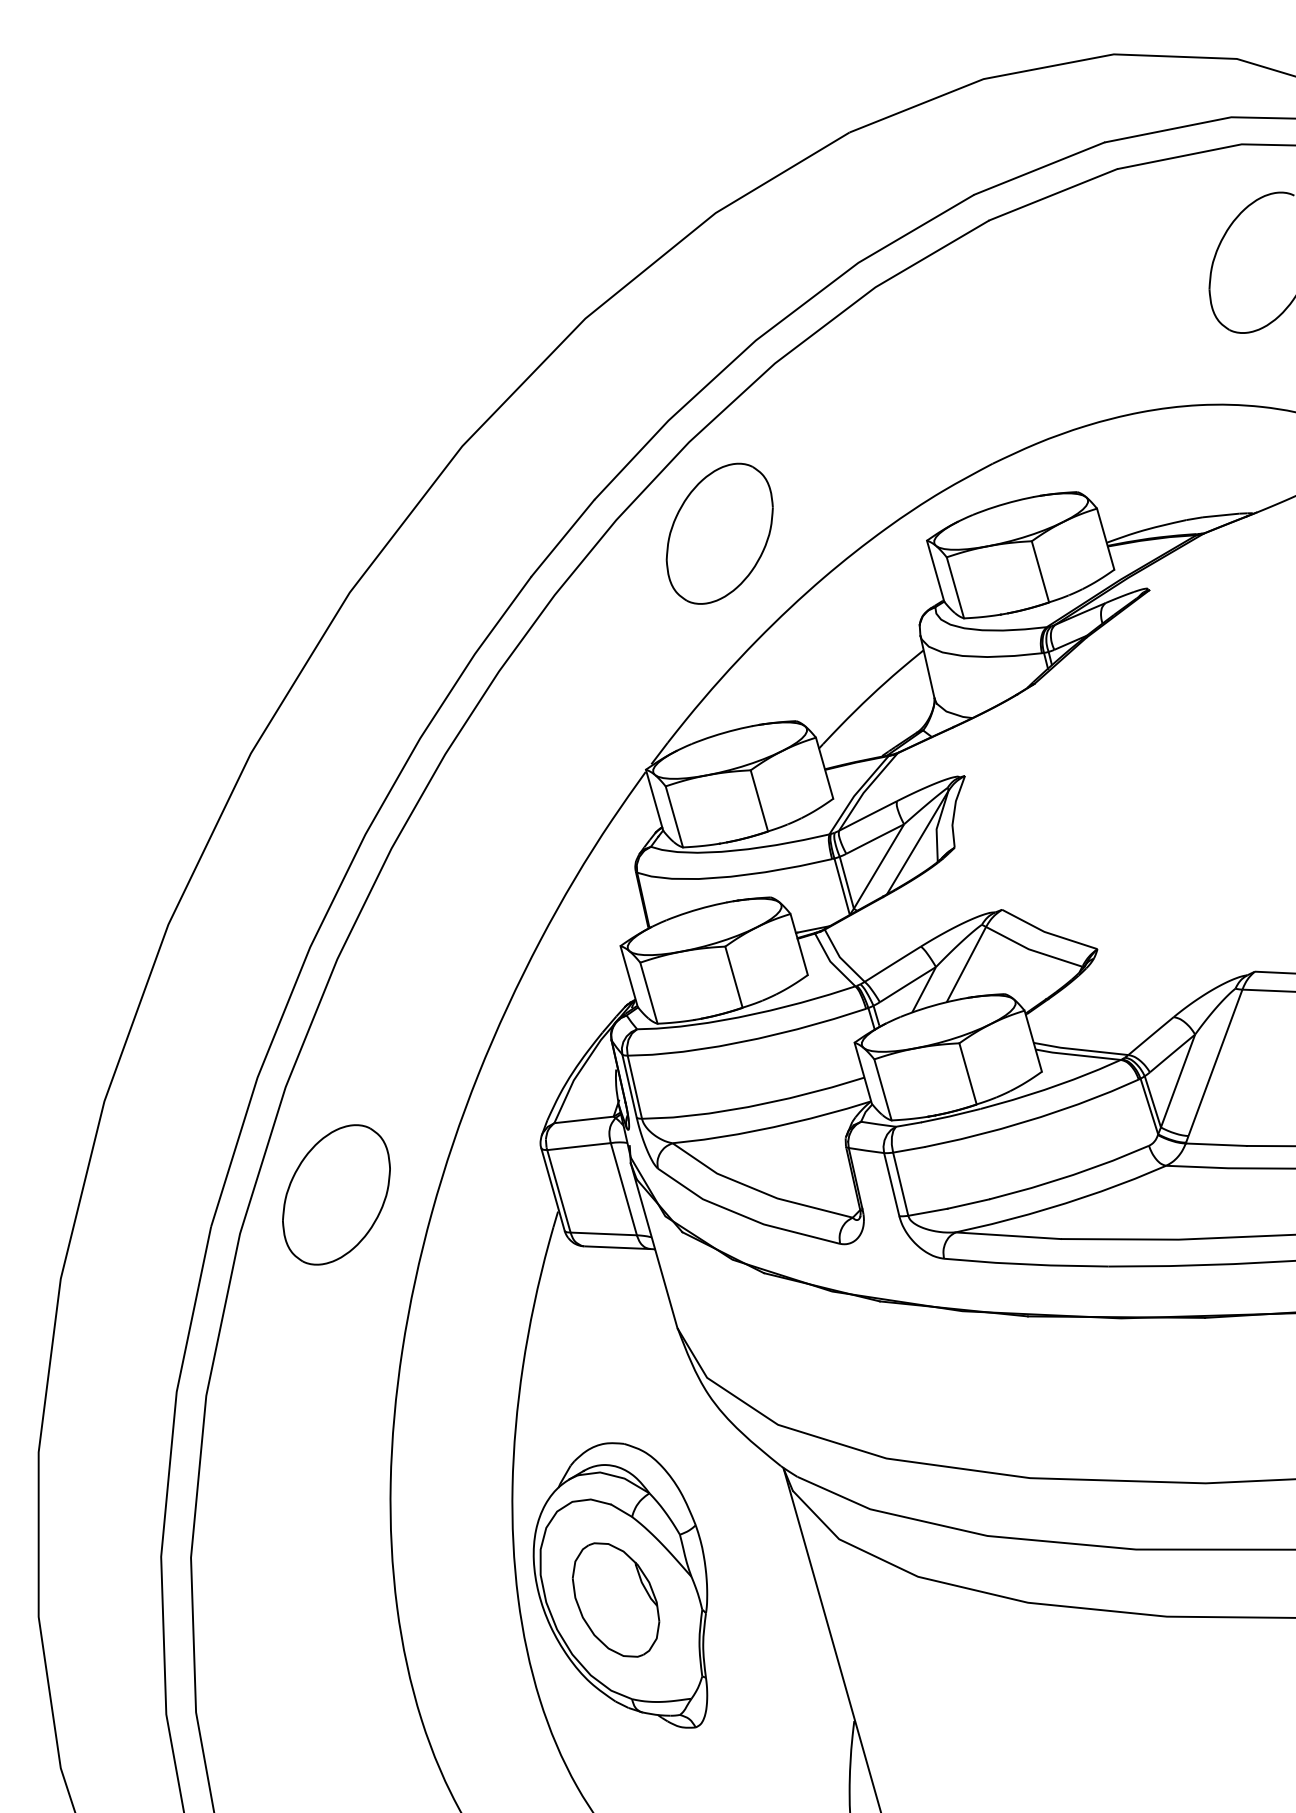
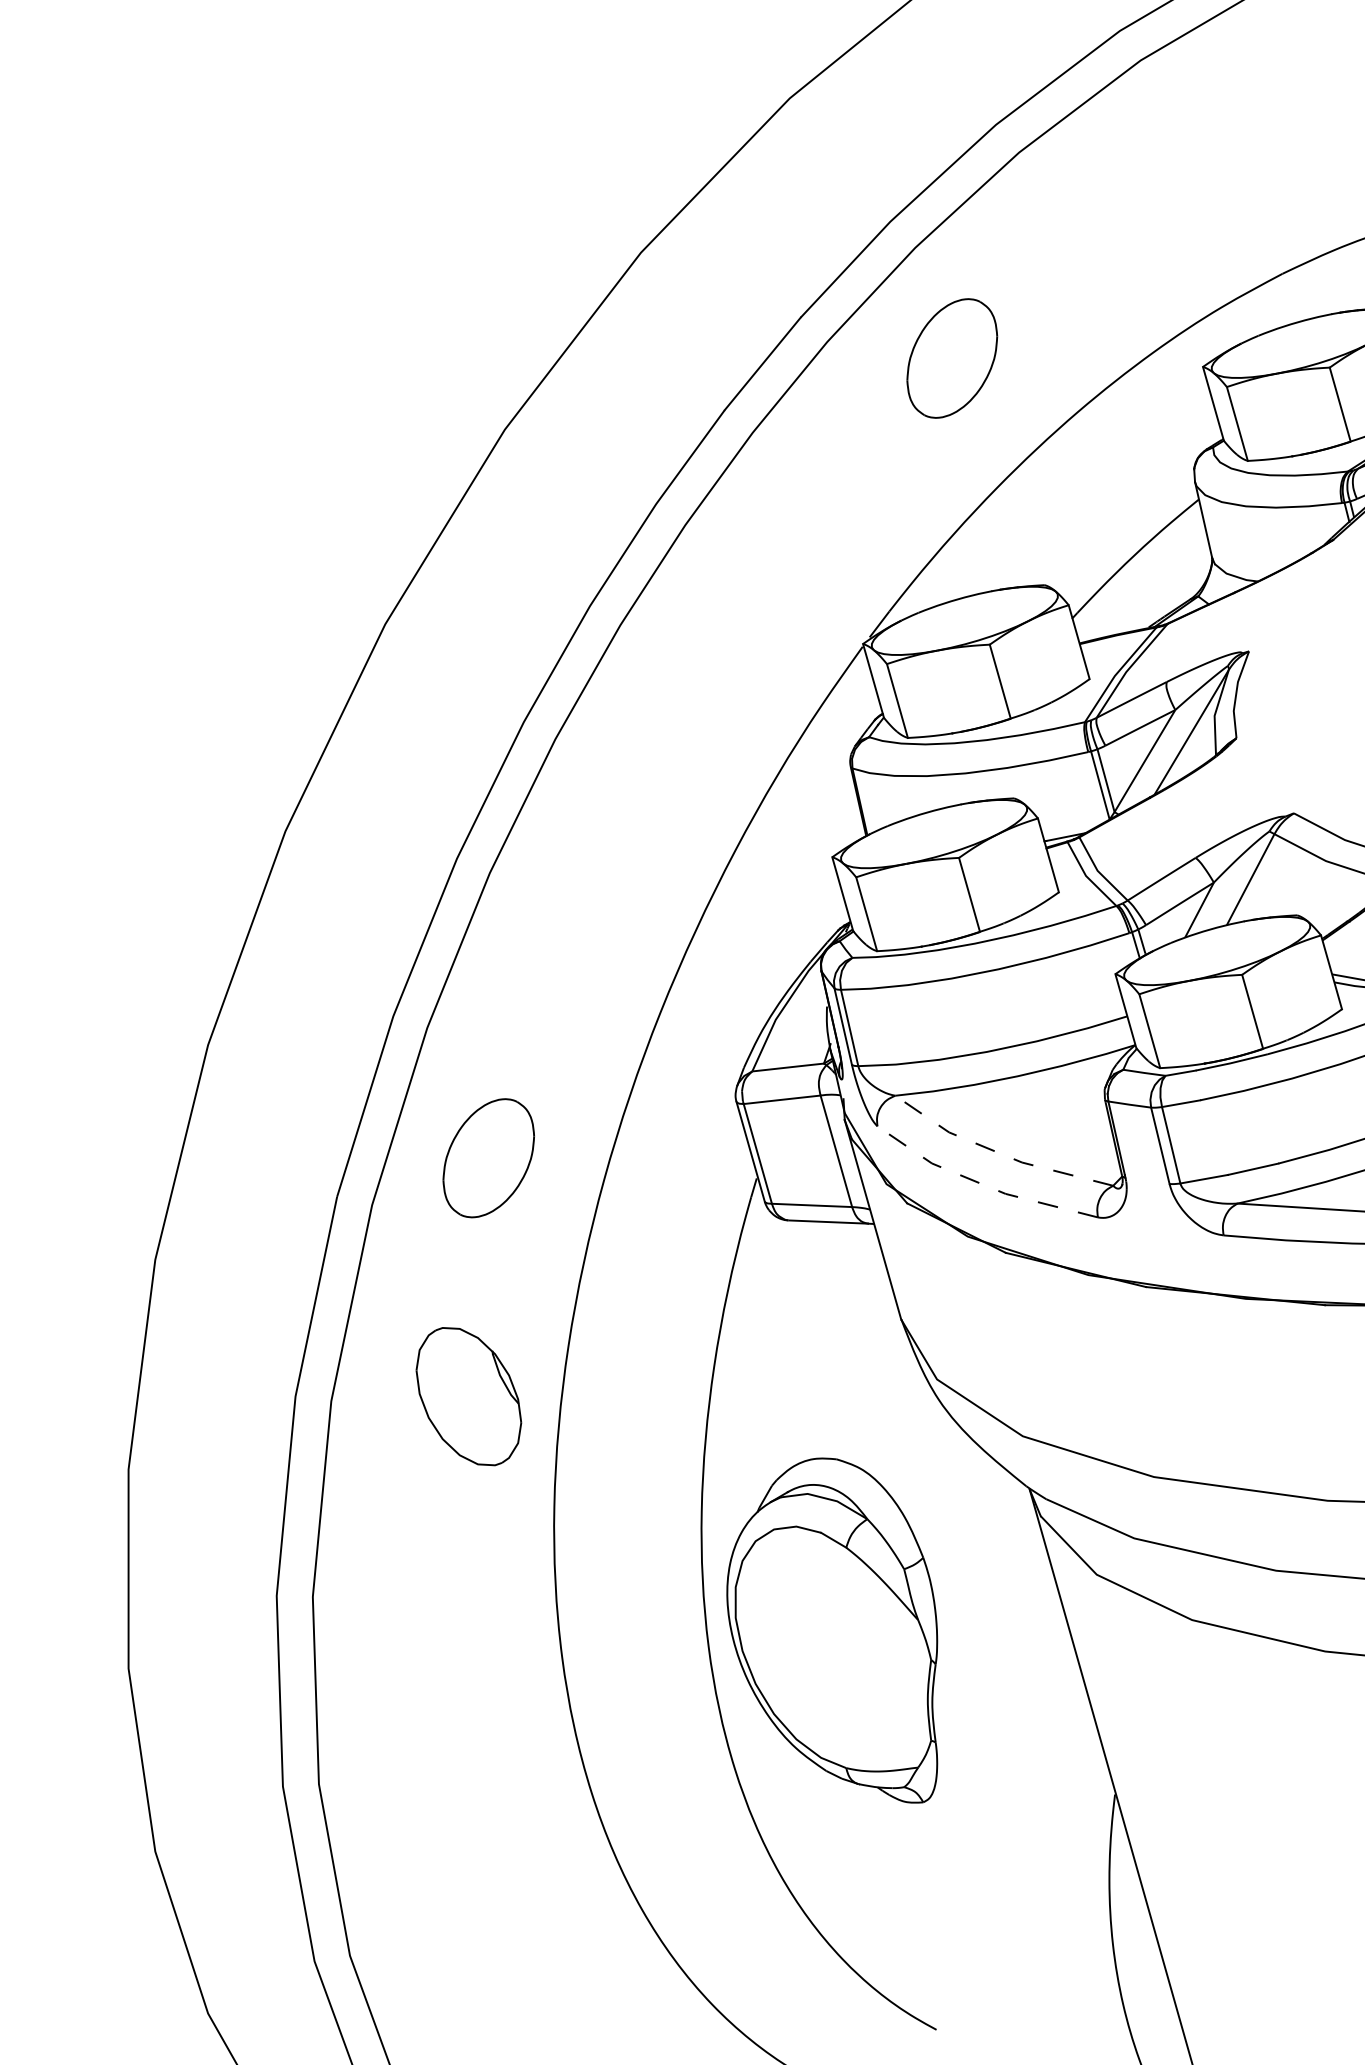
part: (719, 533) -> (952, 358), size x0.7
line: (758, 1190) -> (999, 1152), solid -> dashed
part: (336, 1194) -> (488, 1157), size x0.7
line: (744, 1216) -> (982, 1184), solid -> dashed
part: (615, 1599) -> (468, 1395), moved

